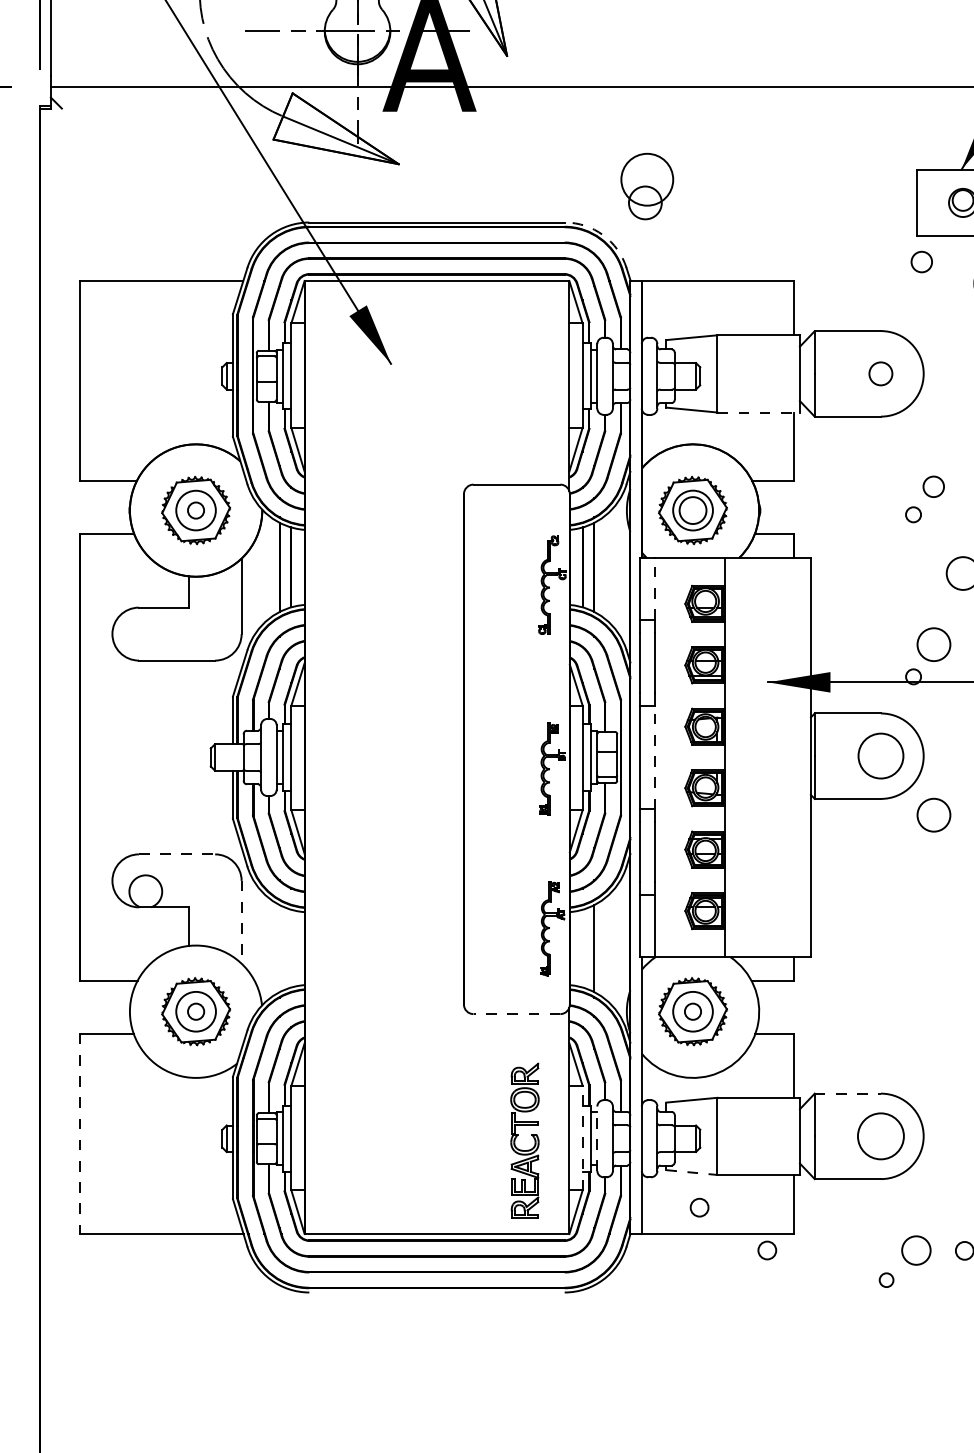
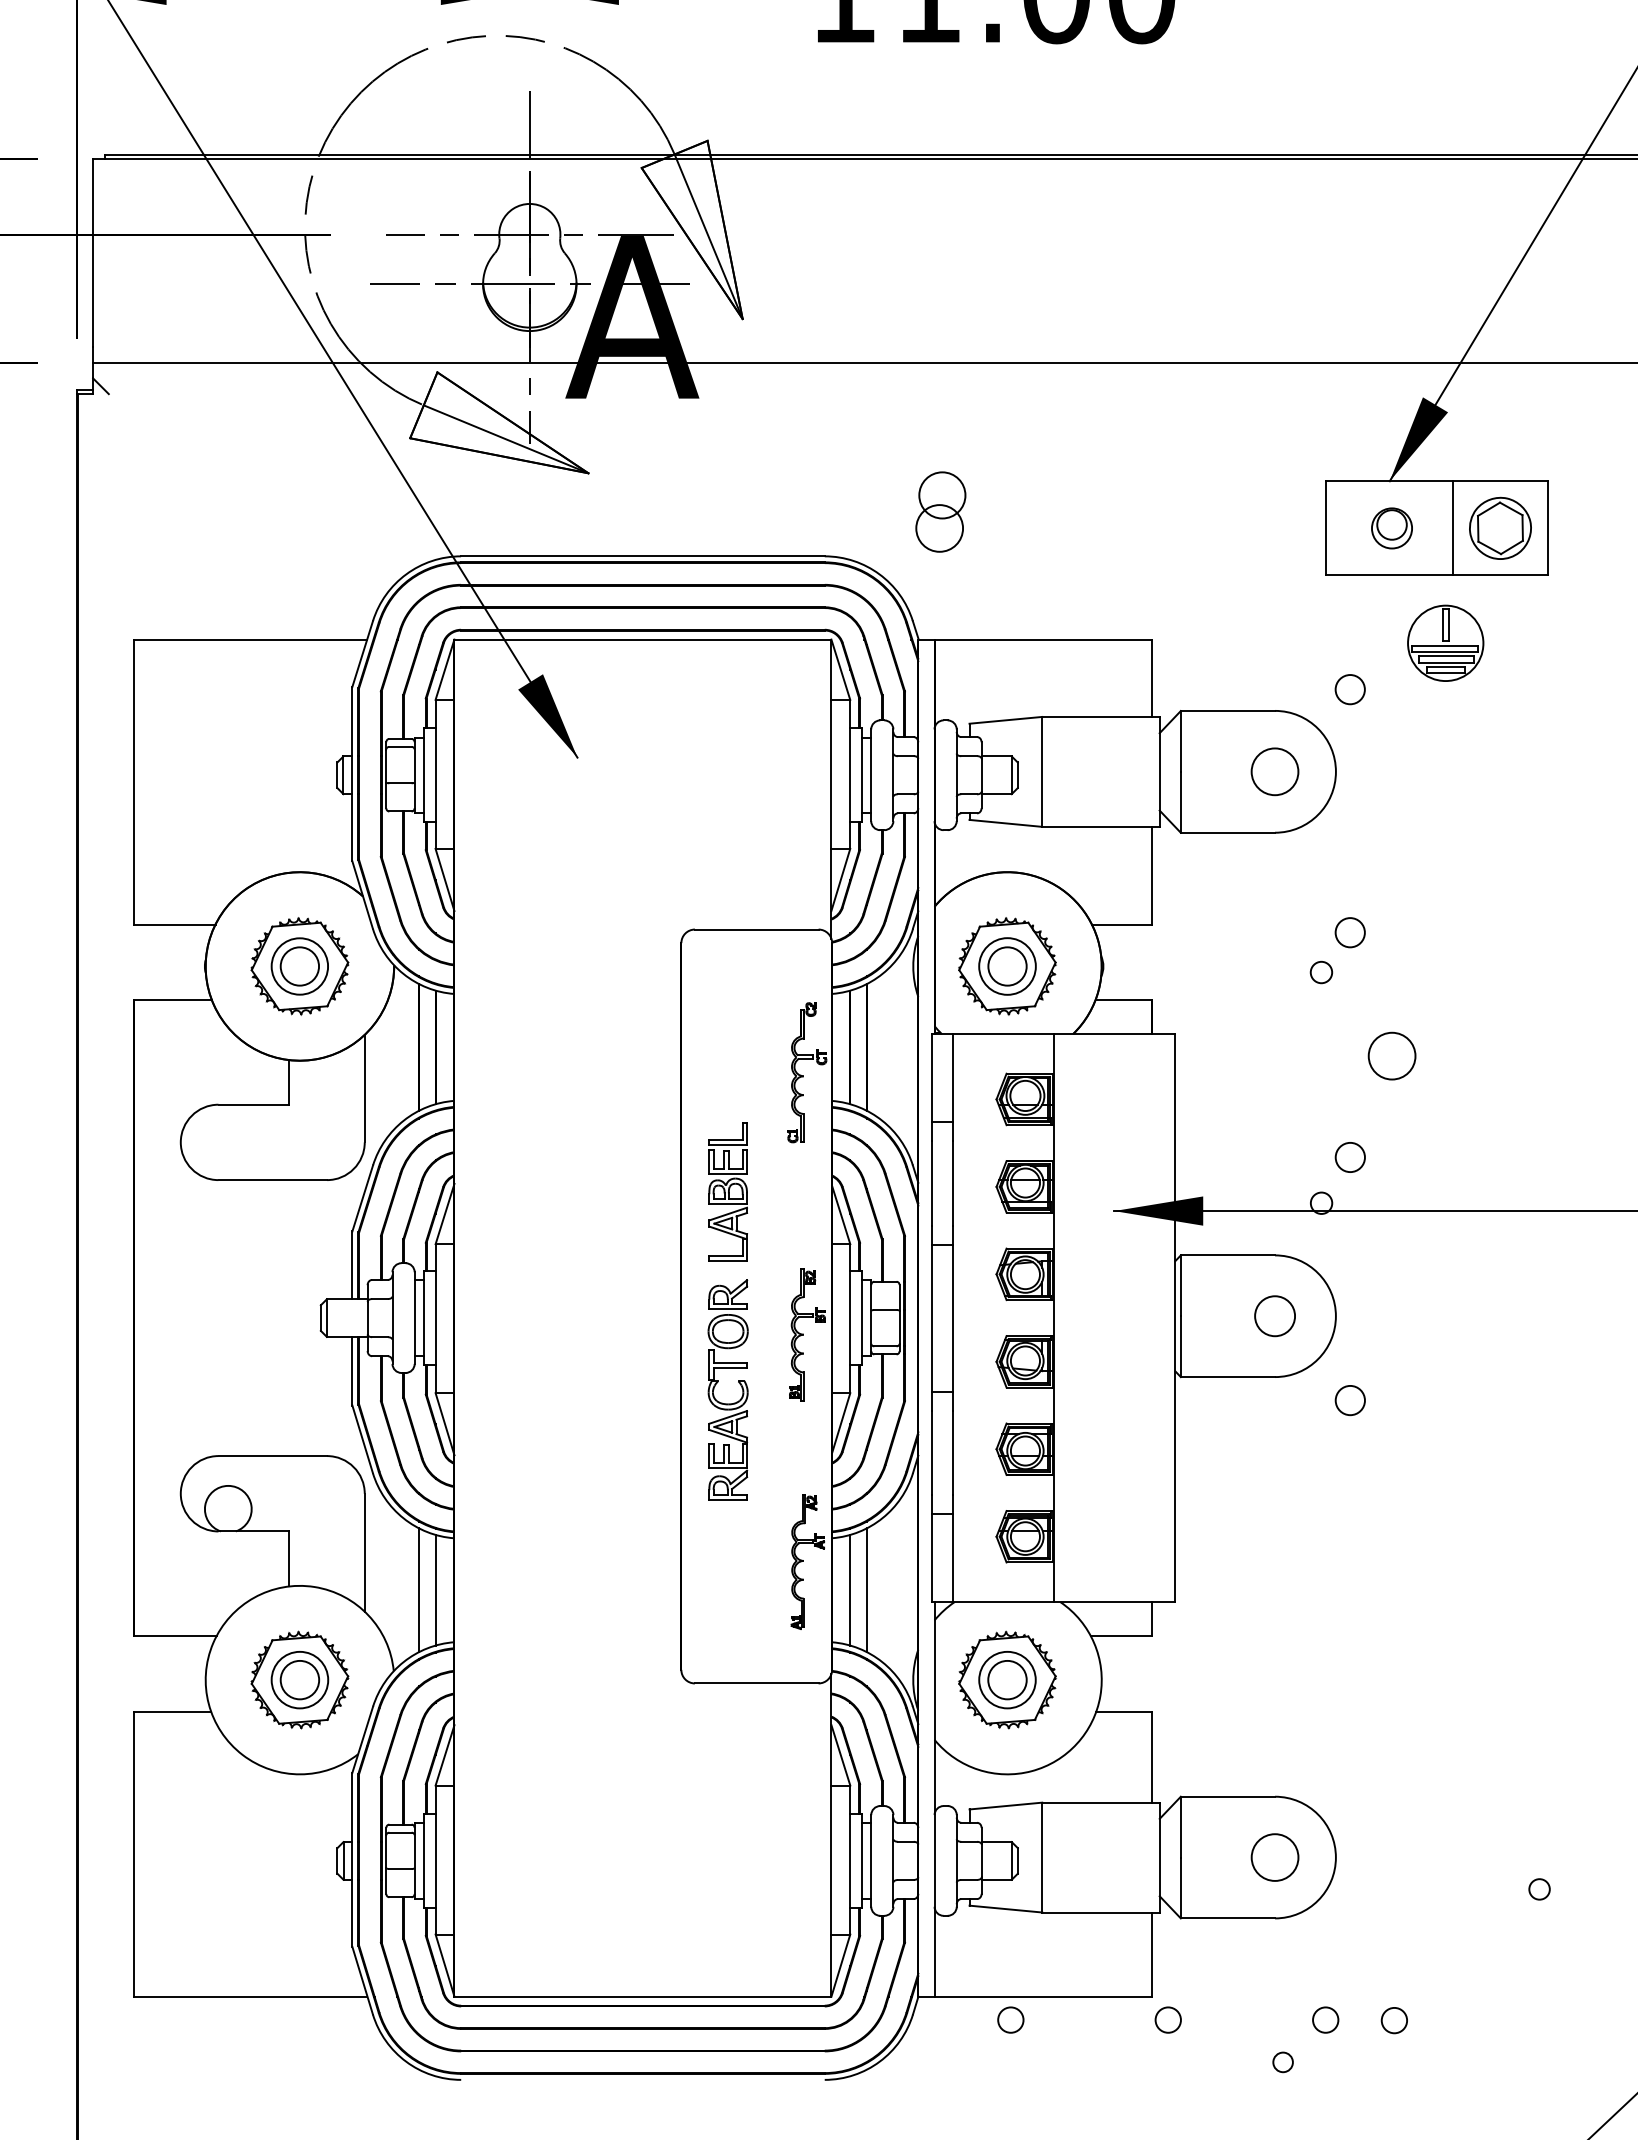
circle: (647, 179) -> (942, 495), size x0.62
arc: (603, 235) -> (879, 574), dashed -> solid
circle: (921, 261) -> (1349, 689), moved
circle: (880, 373) -> (1274, 771), size x1.43
line: (758, 412) -> (1100, 826), dashed -> solid
circle: (195, 510) -> (299, 966), size x1.67
line: (655, 588) -> (953, 1077), dashed -> solid
circle: (933, 644) -> (1349, 1157), size x0.62
part: (496, 668) -> (727, 1191), added
circle: (880, 756) -> (1274, 1316), size x0.62
line: (655, 757) -> (953, 1318), dashed -> solid
circle: (933, 815) -> (1349, 1400), size x0.62
line: (177, 854) -> (273, 1456), dashed -> solid
line: (241, 922) -> (364, 1552), dashed -> solid
line: (280, 948) -> (419, 1590), added
line: (291, 948) -> (435, 1589), added
line: (582, 948) -> (850, 1589), added
circle: (195, 1011) -> (299, 1679), size x1.67
circle: (693, 1011) -> (1007, 1679), size x1.67
line: (516, 1014) -> (756, 1683), dashed -> solid
line: (848, 1093) -> (1228, 1796), dashed -> solid
line: (79, 1134) -> (134, 1854), dashed -> solid
part: (518, 1135) -> (718, 1382), moved
circle: (880, 1136) -> (1274, 1857), size x0.71
line: (582, 1137) -> (850, 1859), dashed -> solid
line: (597, 1138) -> (871, 1860), dashed -> solid
line: (691, 1172) -> (1005, 1909), dashed -> solid
circle: (699, 1207) -> (1010, 2019), moved
circle: (766, 1250) -> (1167, 2019), moved
circle: (916, 1250) -> (1325, 2019), size x0.62

